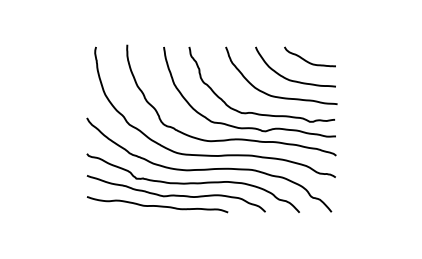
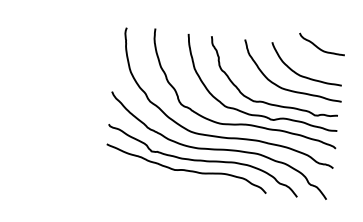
curve: (307, 60) -> (319, 47), moved
curve: (157, 205) -> (168, 177), removed

